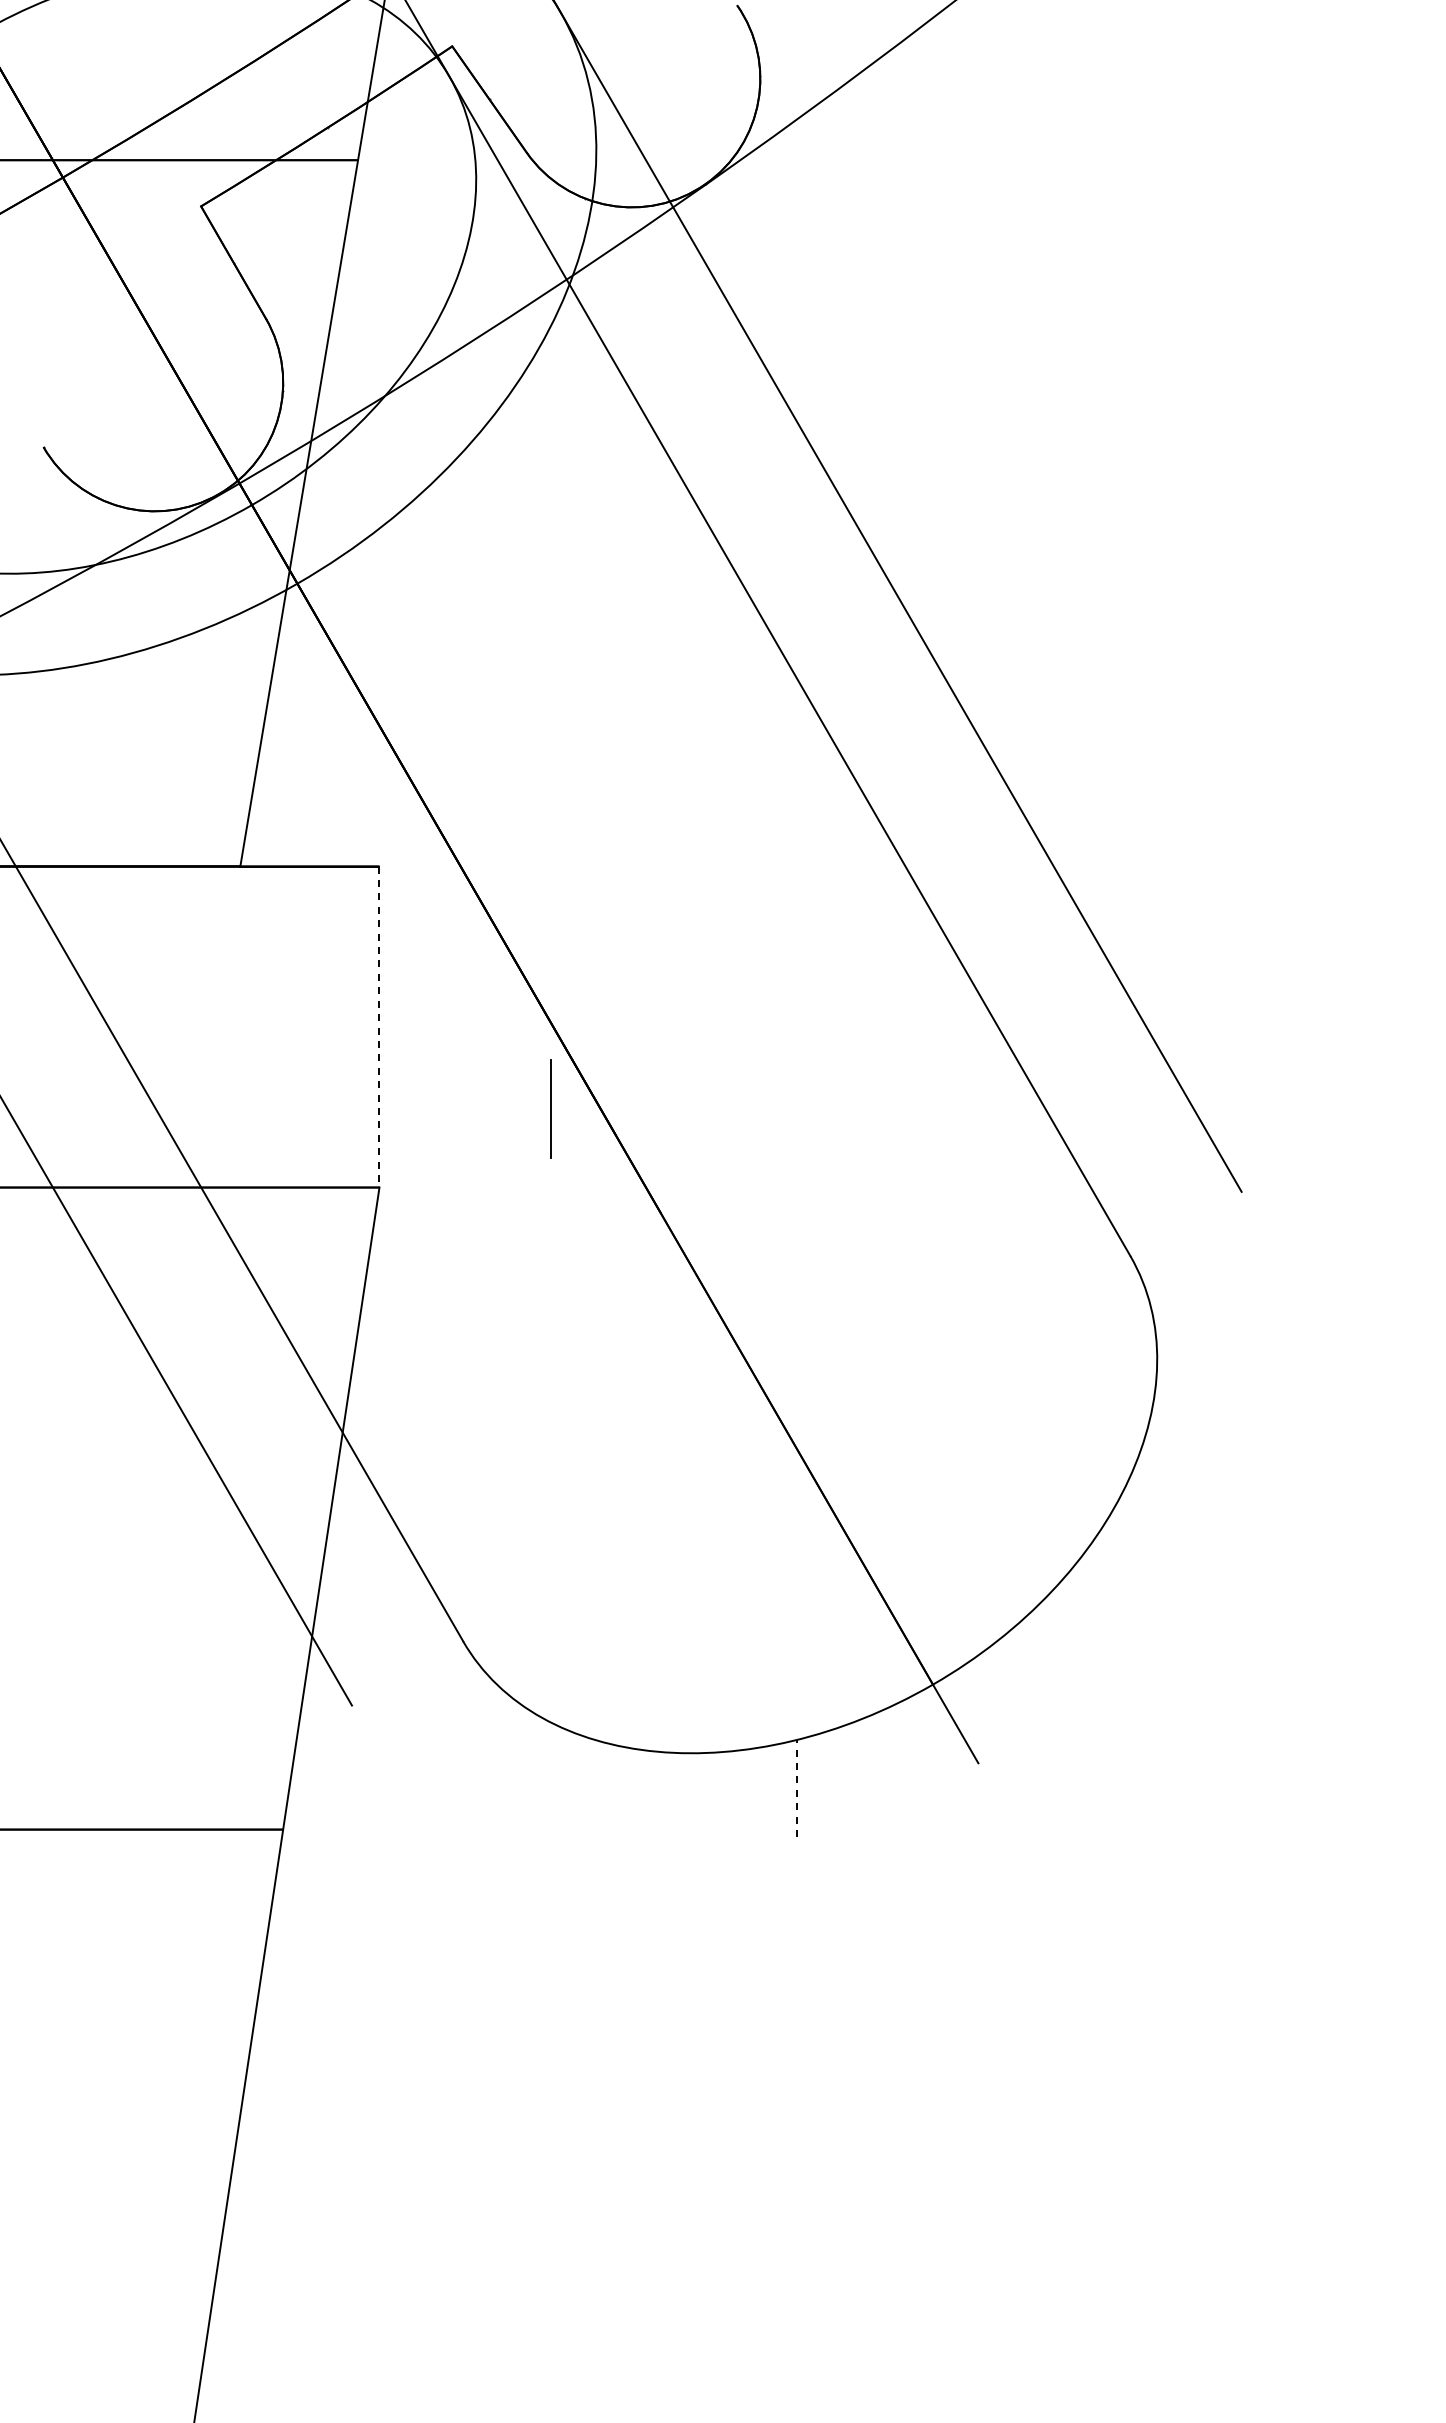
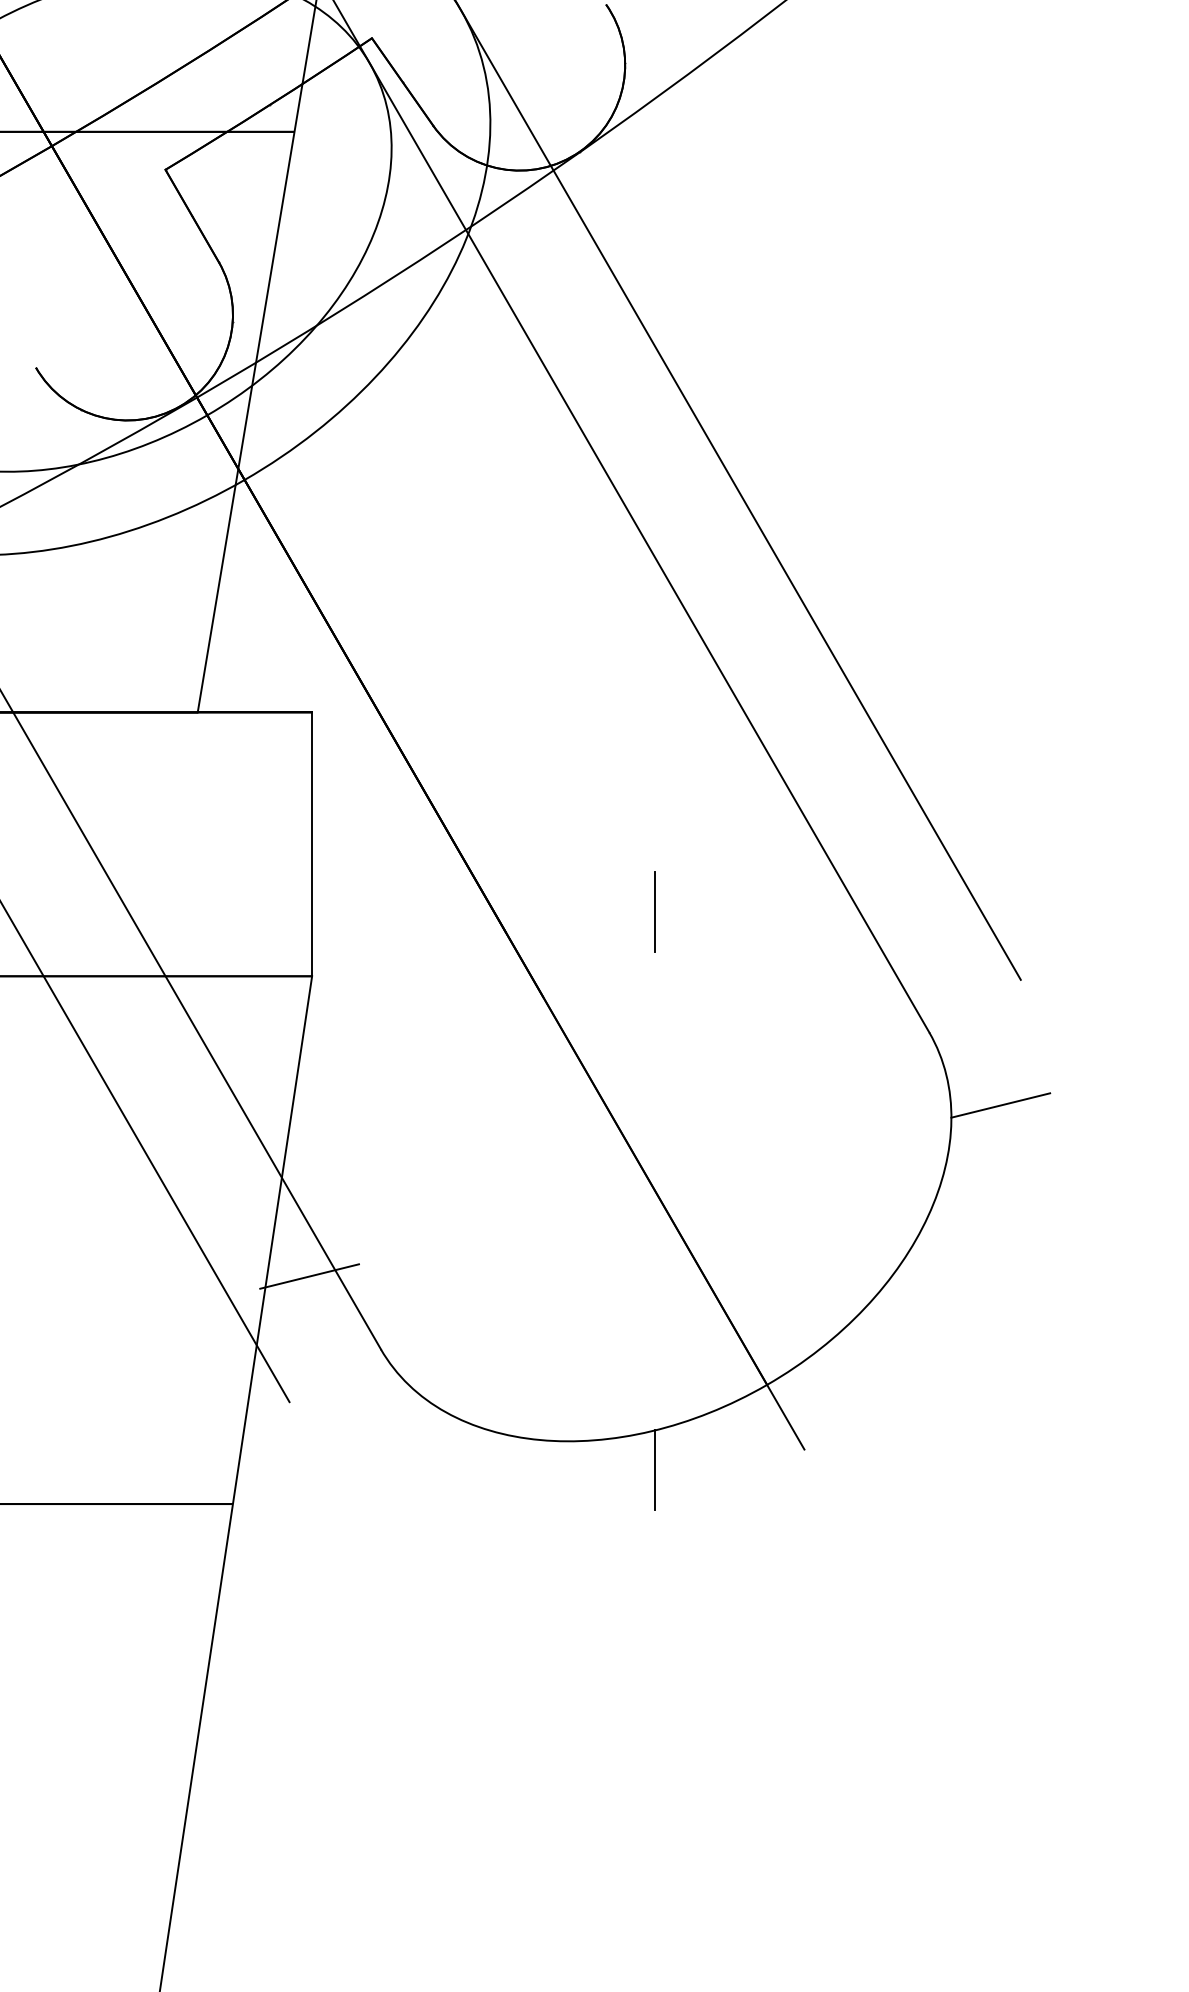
line: (379, 1027) -> (312, 844), dashed -> solid
line: (550, 1108) -> (654, 911), moved
line: (1217, 1344) -> (1000, 1105), added
line: (376, 1552) -> (309, 1276), added
line: (796, 1788) -> (654, 1470), dashed -> solid

